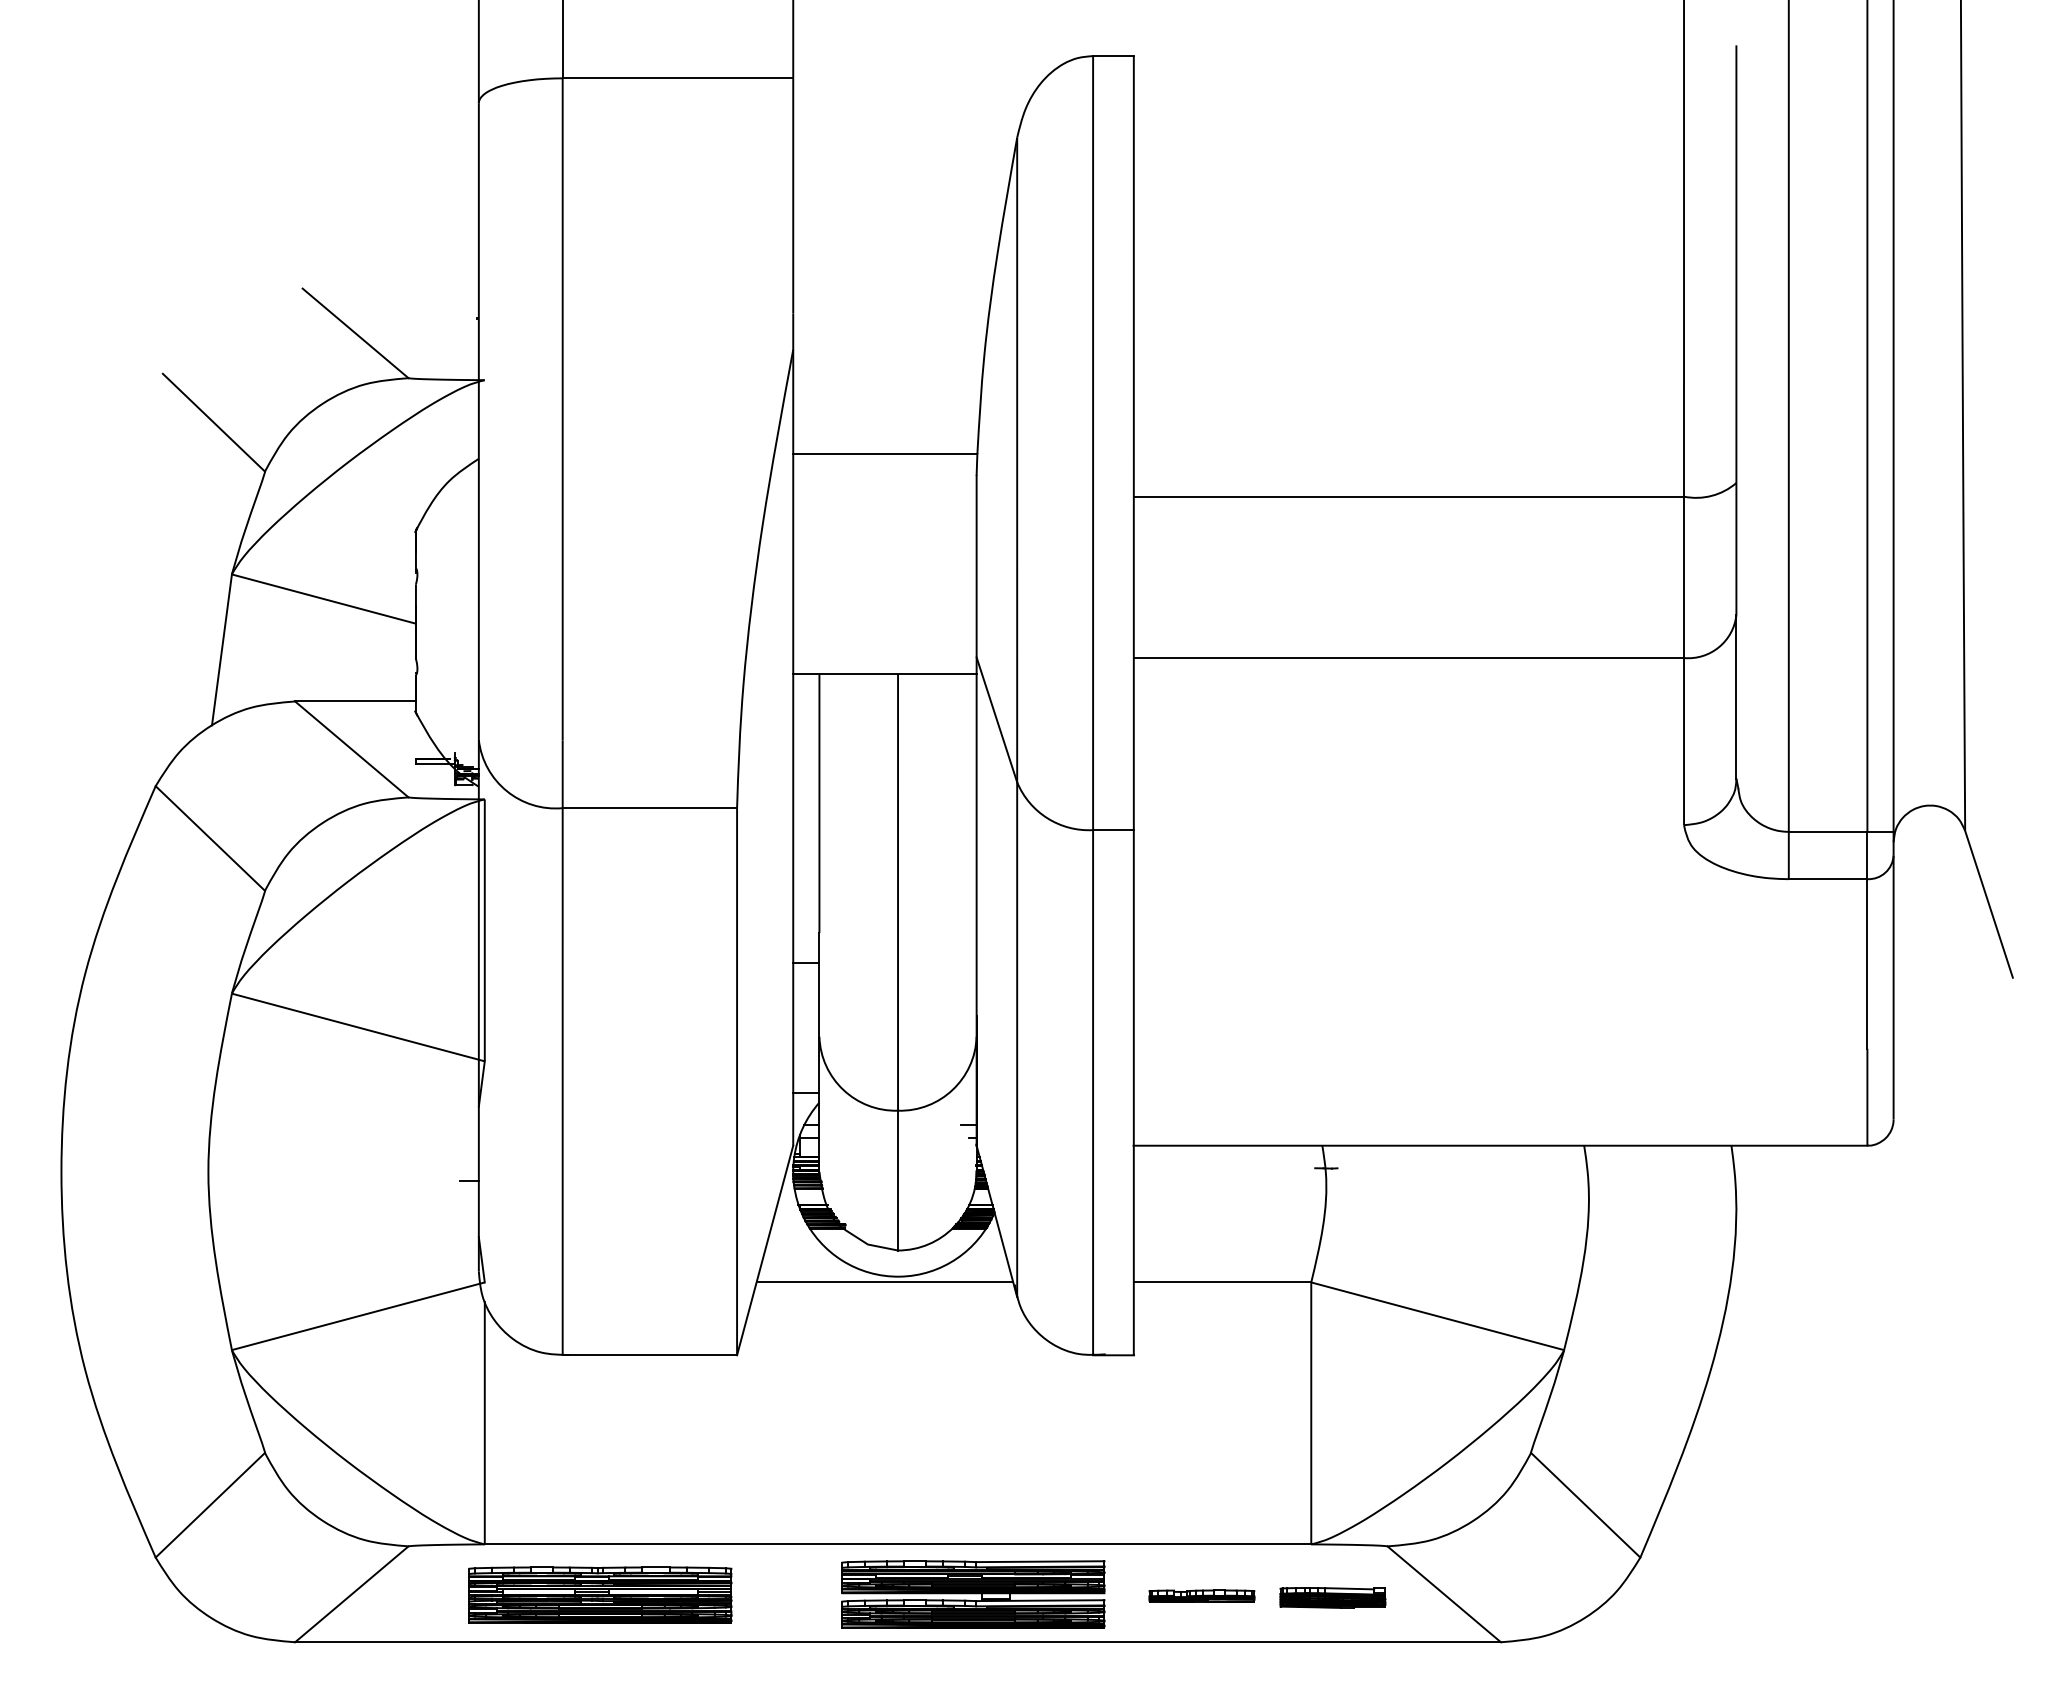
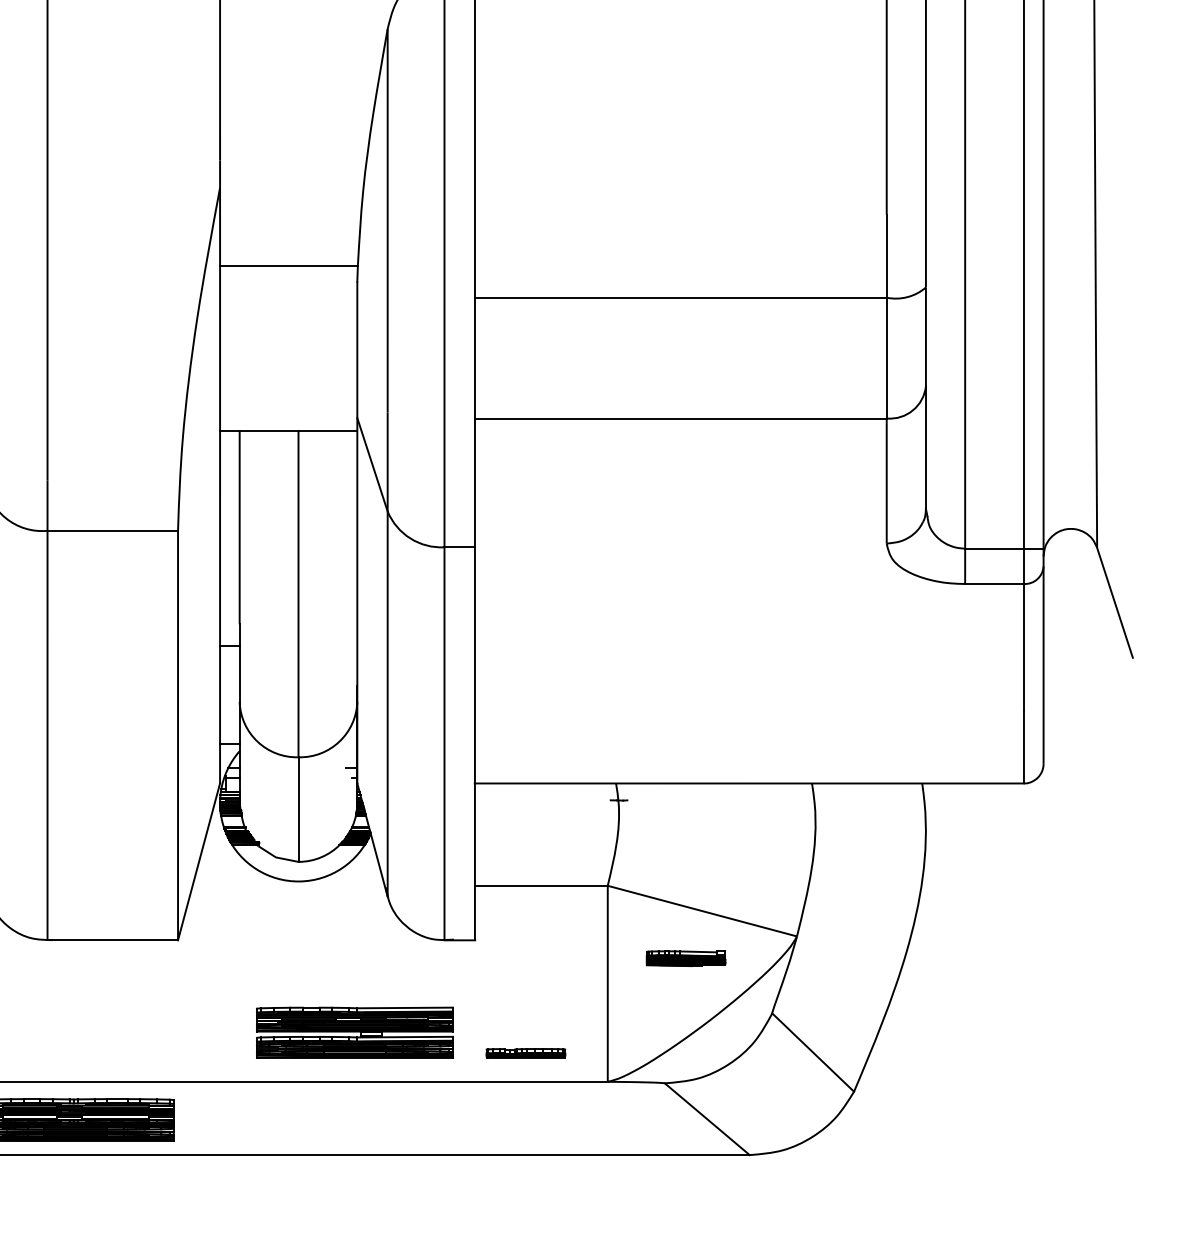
line: (884, 1282) -> (288, 885), removed
part: (973, 1594) -> (354, 1032), moved
part: (1201, 1595) -> (525, 1052), moved
part: (1332, 1597) -> (685, 958), moved

